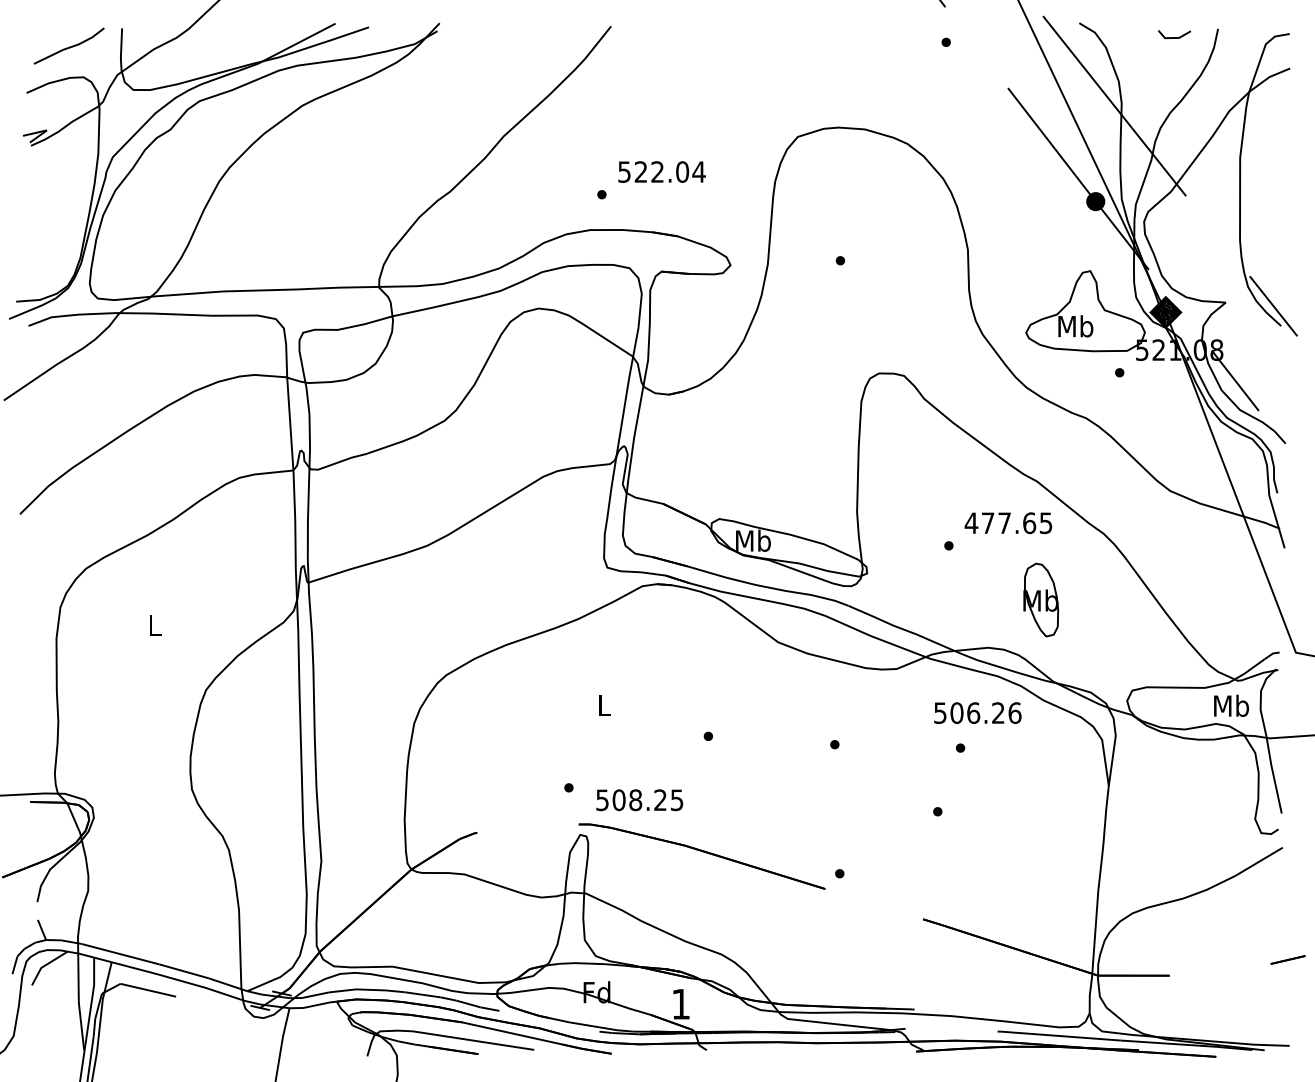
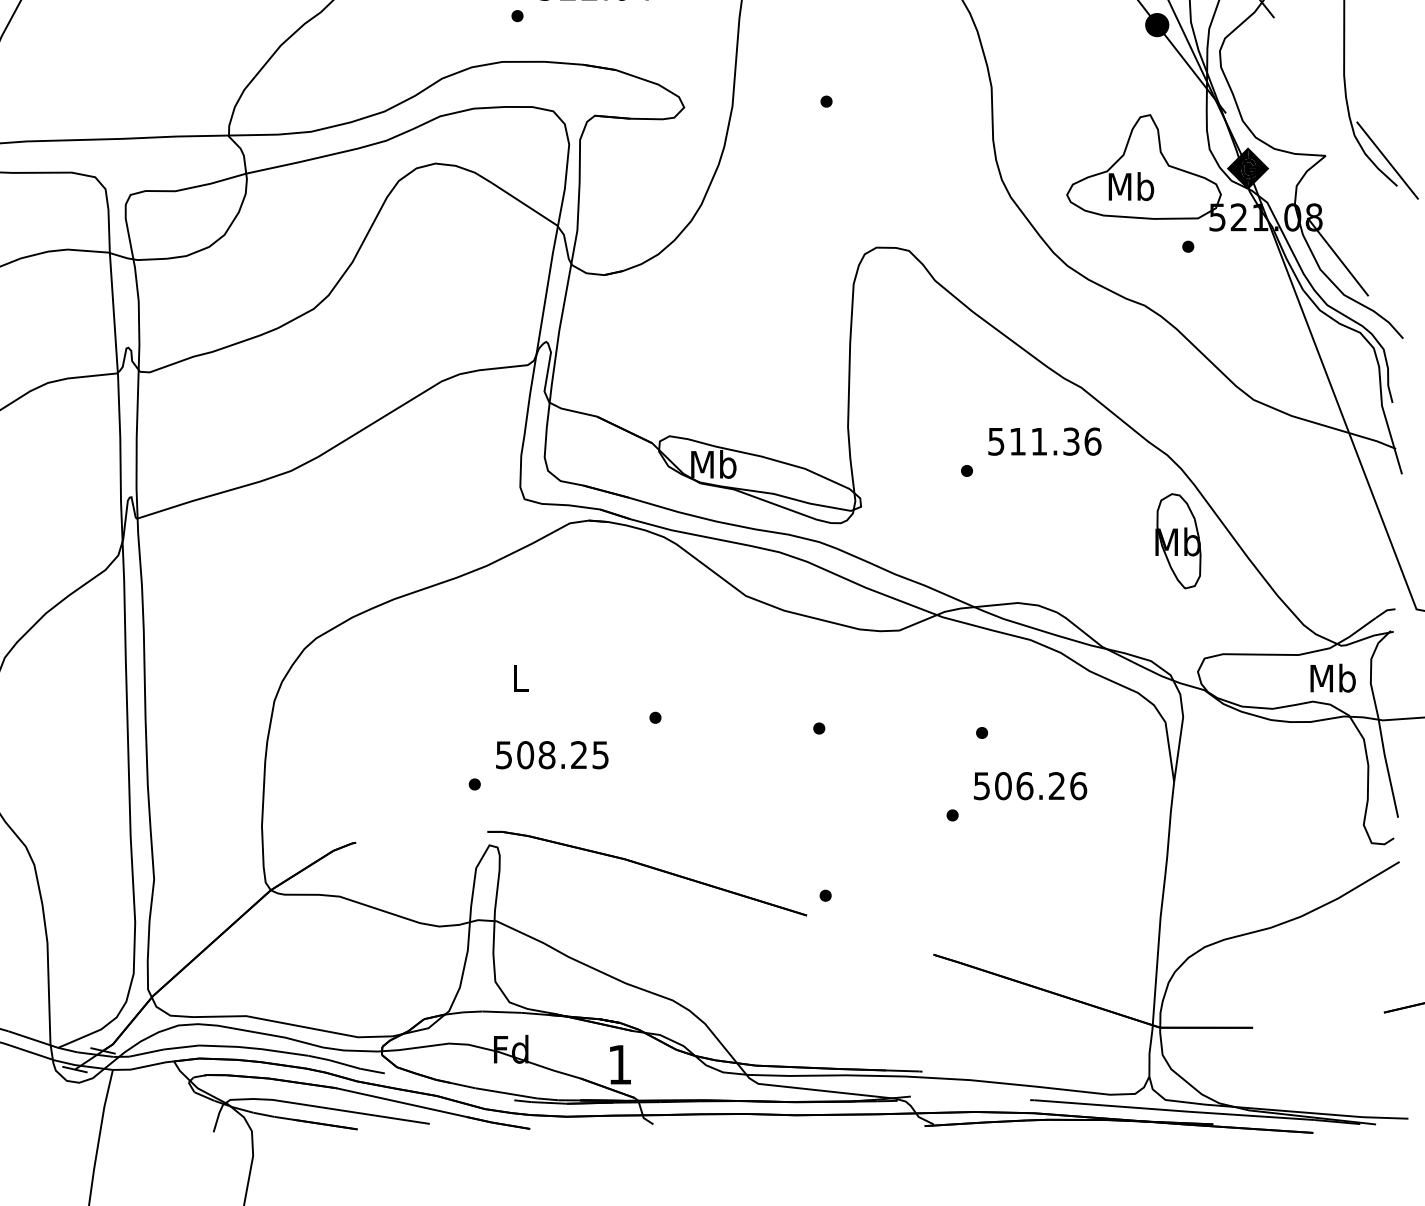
text: (1008, 523) -> (1044, 442), 477.65 -> 511.36
part: (1041, 599) -> (1178, 540), moved
text: (977, 712) -> (1029, 785), moved
text: (639, 800) -> (551, 755), moved

